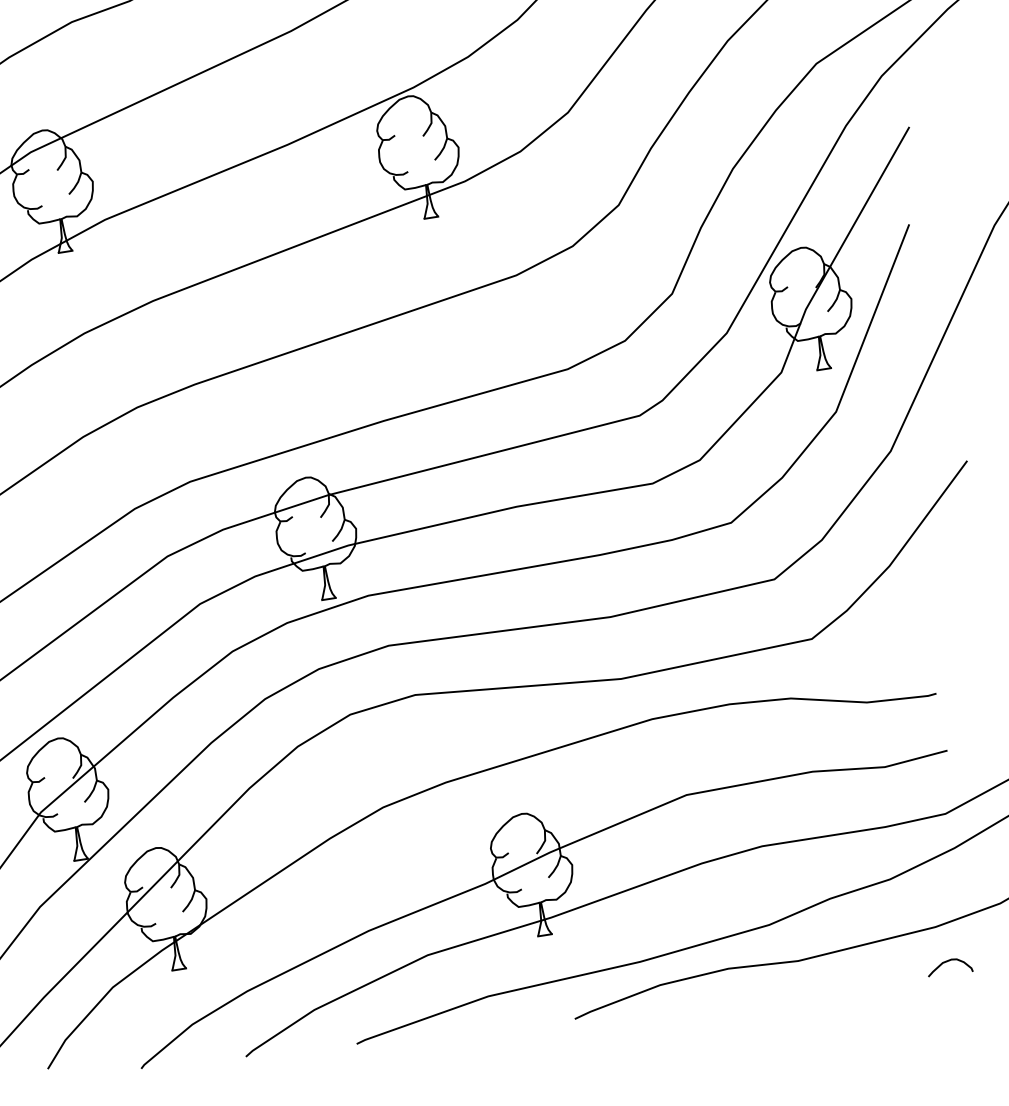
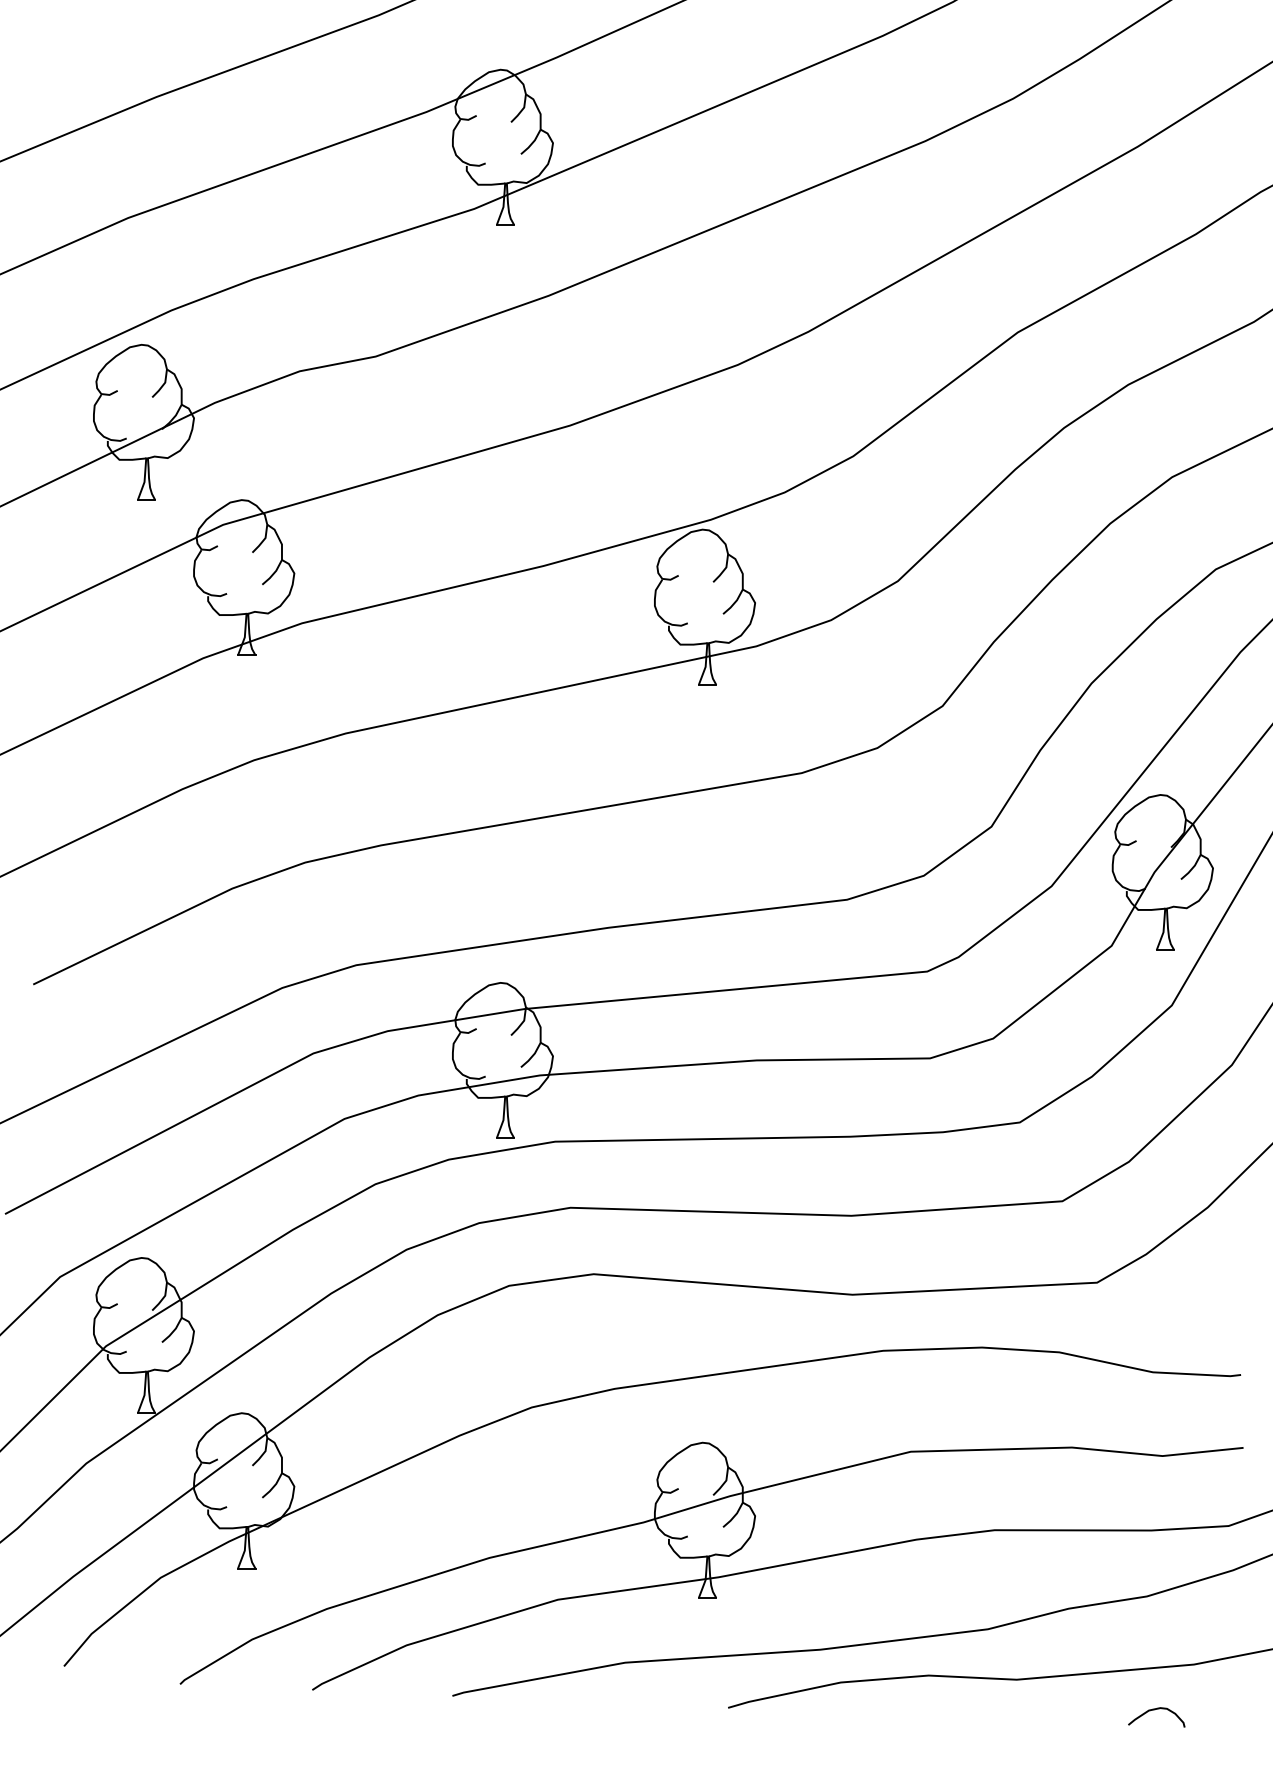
curve: (947, 962) -> (1154, 1710), moved

